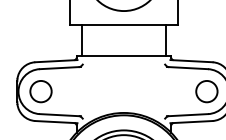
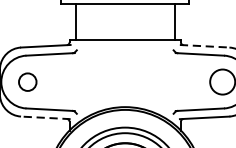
line: (192, 61) -> (205, 46), solid -> dashed
circle: (40, 91) -> (27, 81), size x0.7
line: (55, 122) -> (44, 118), solid -> dashed

